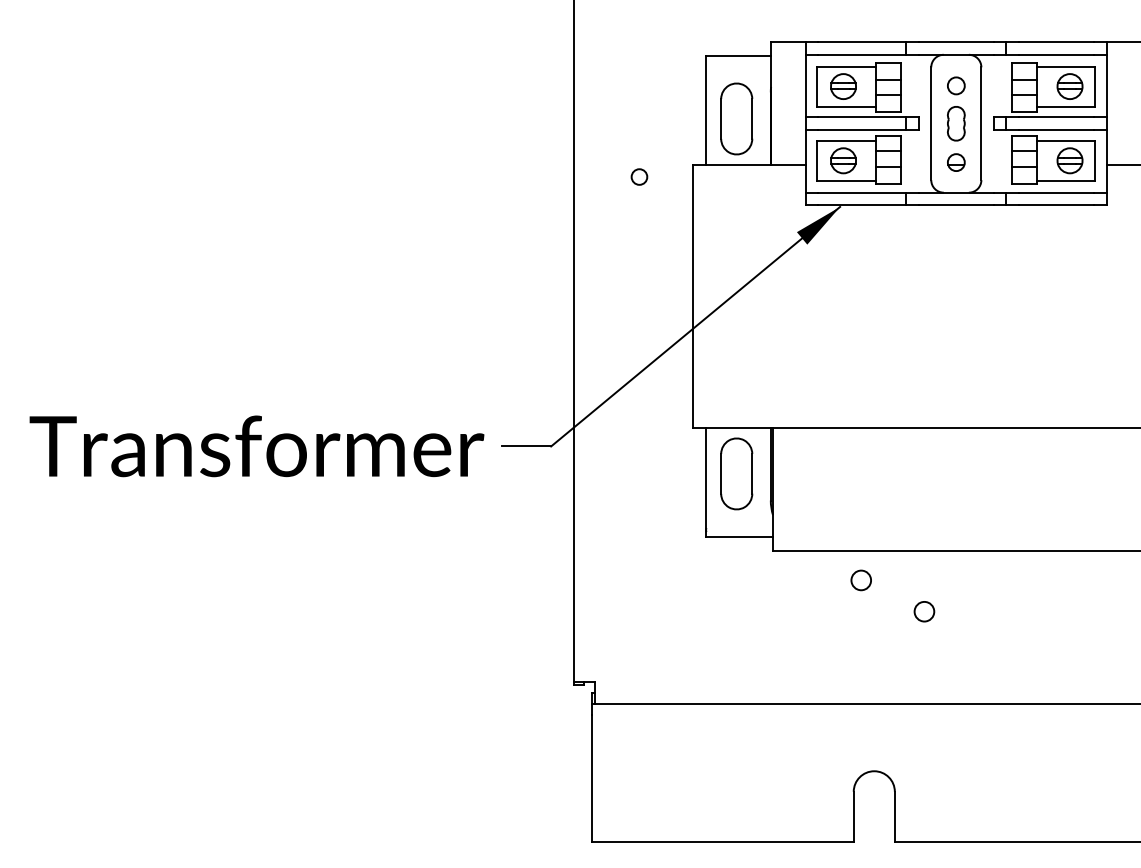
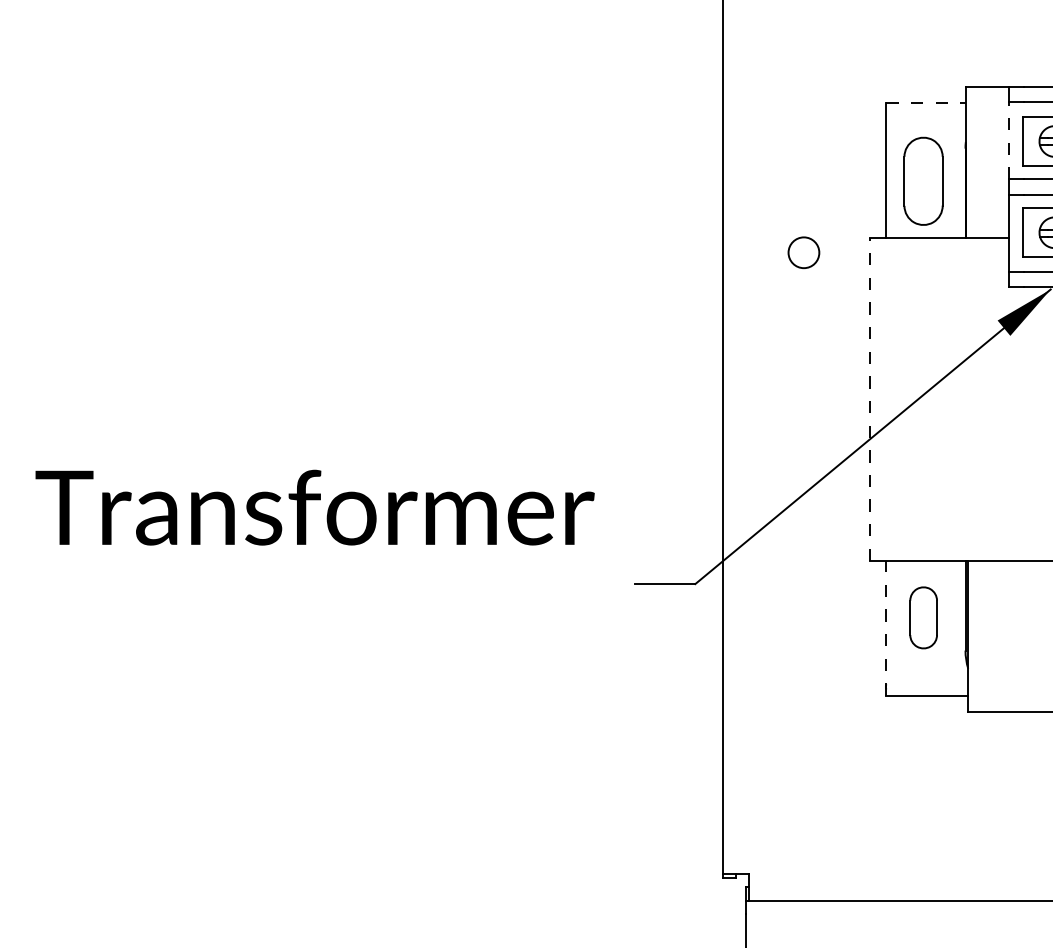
line: (739, 55) -> (926, 103), solid -> dashed
line: (805, 85) -> (1008, 140), solid -> dashed
circle: (639, 176) -> (803, 252), size x1.6
line: (693, 295) -> (870, 398), solid -> dashed
text: (256, 446) -> (314, 507), moved
part: (736, 473) -> (923, 617), size x0.7
line: (706, 482) -> (886, 628), solid -> dashed

